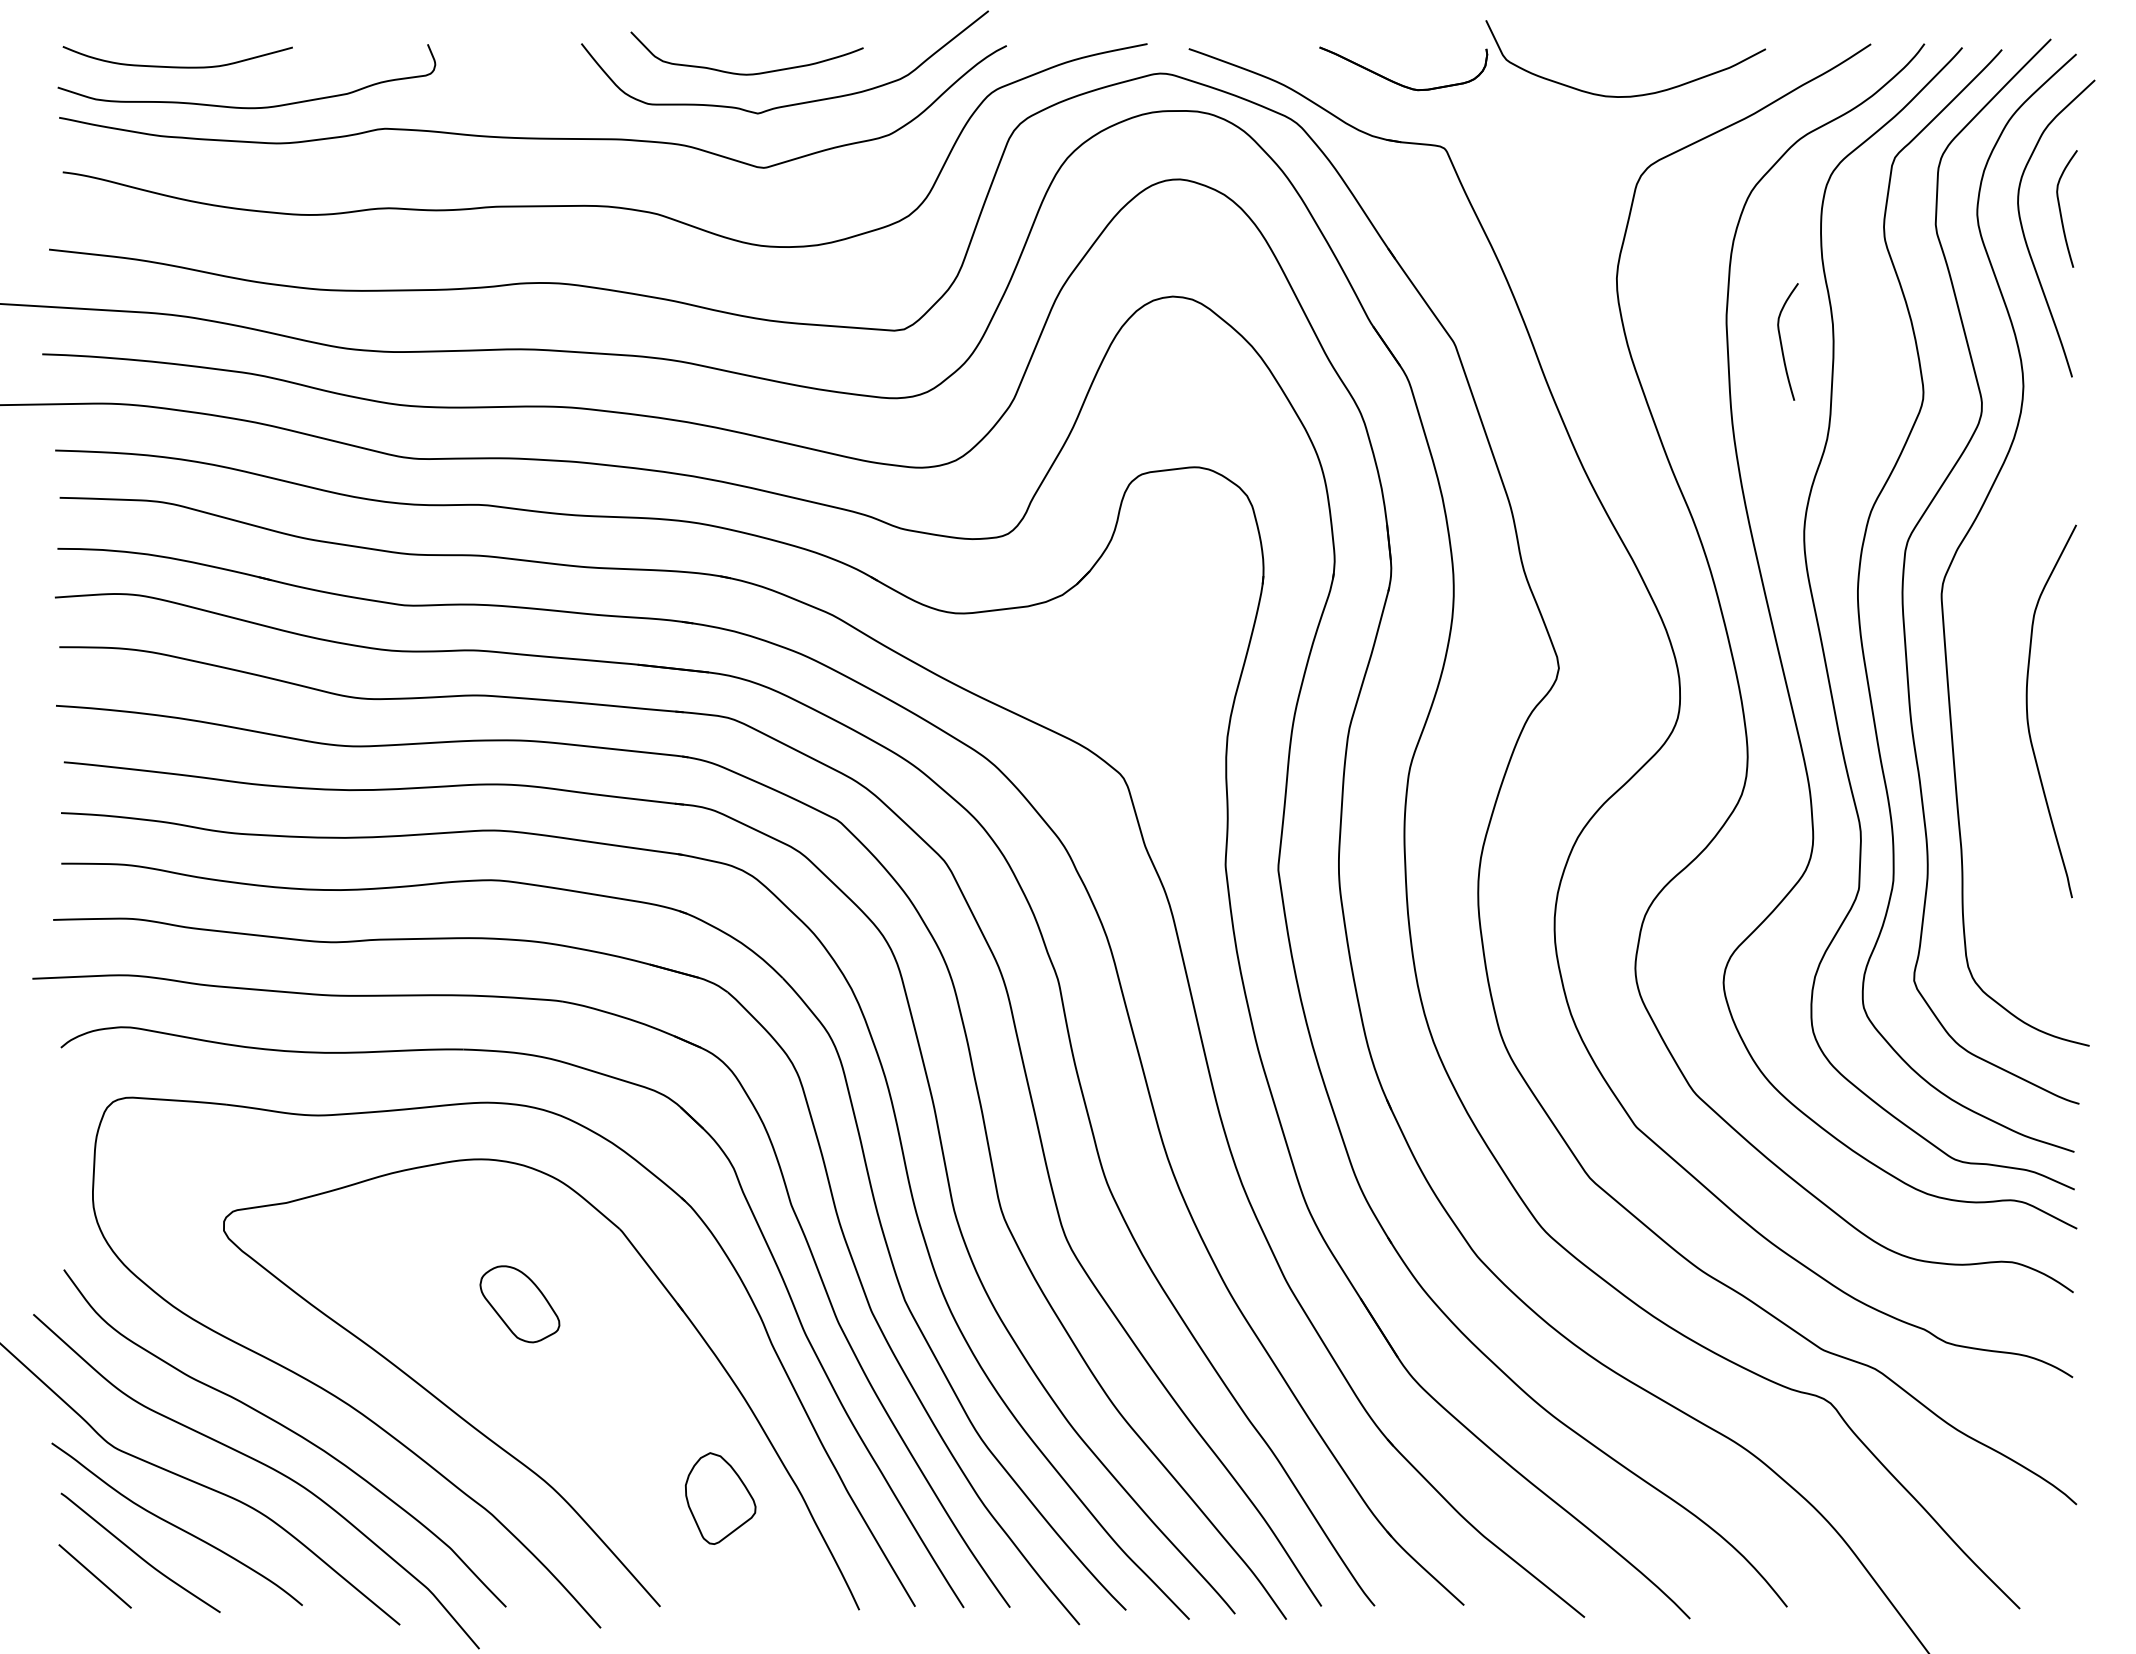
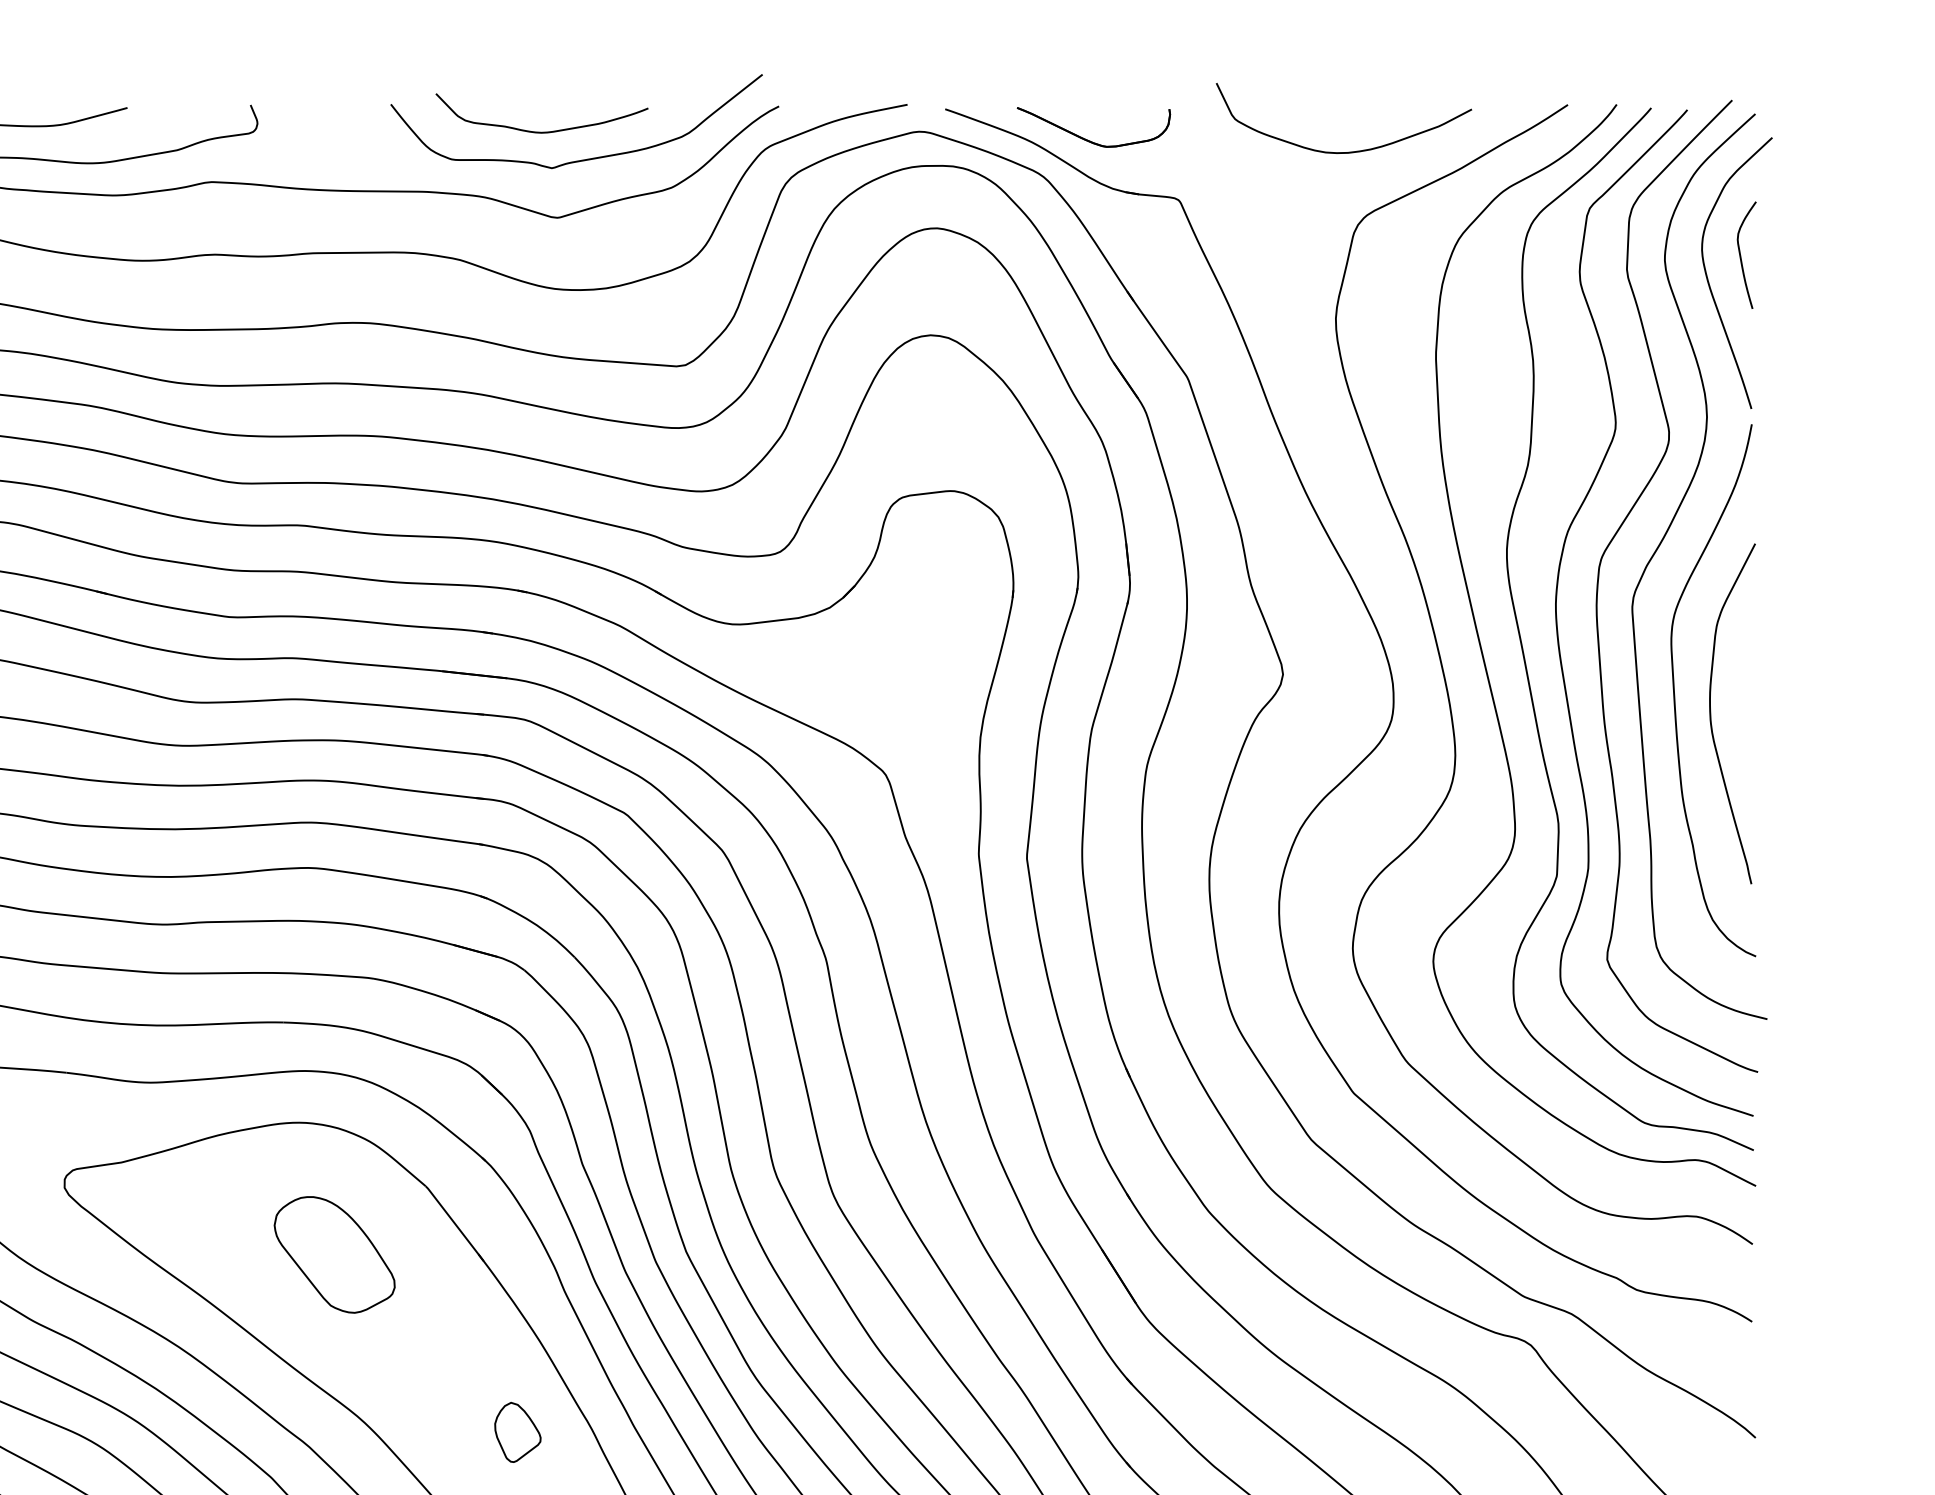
part: (1397, 82) -> (1088, 139), moved
curve: (1782, 344) -> (1487, 378), removed
curve: (1988, 685) -> (1675, 690), added
part: (519, 1304) -> (334, 1255), size x1.67
part: (720, 1498) -> (517, 1432), size x0.71

